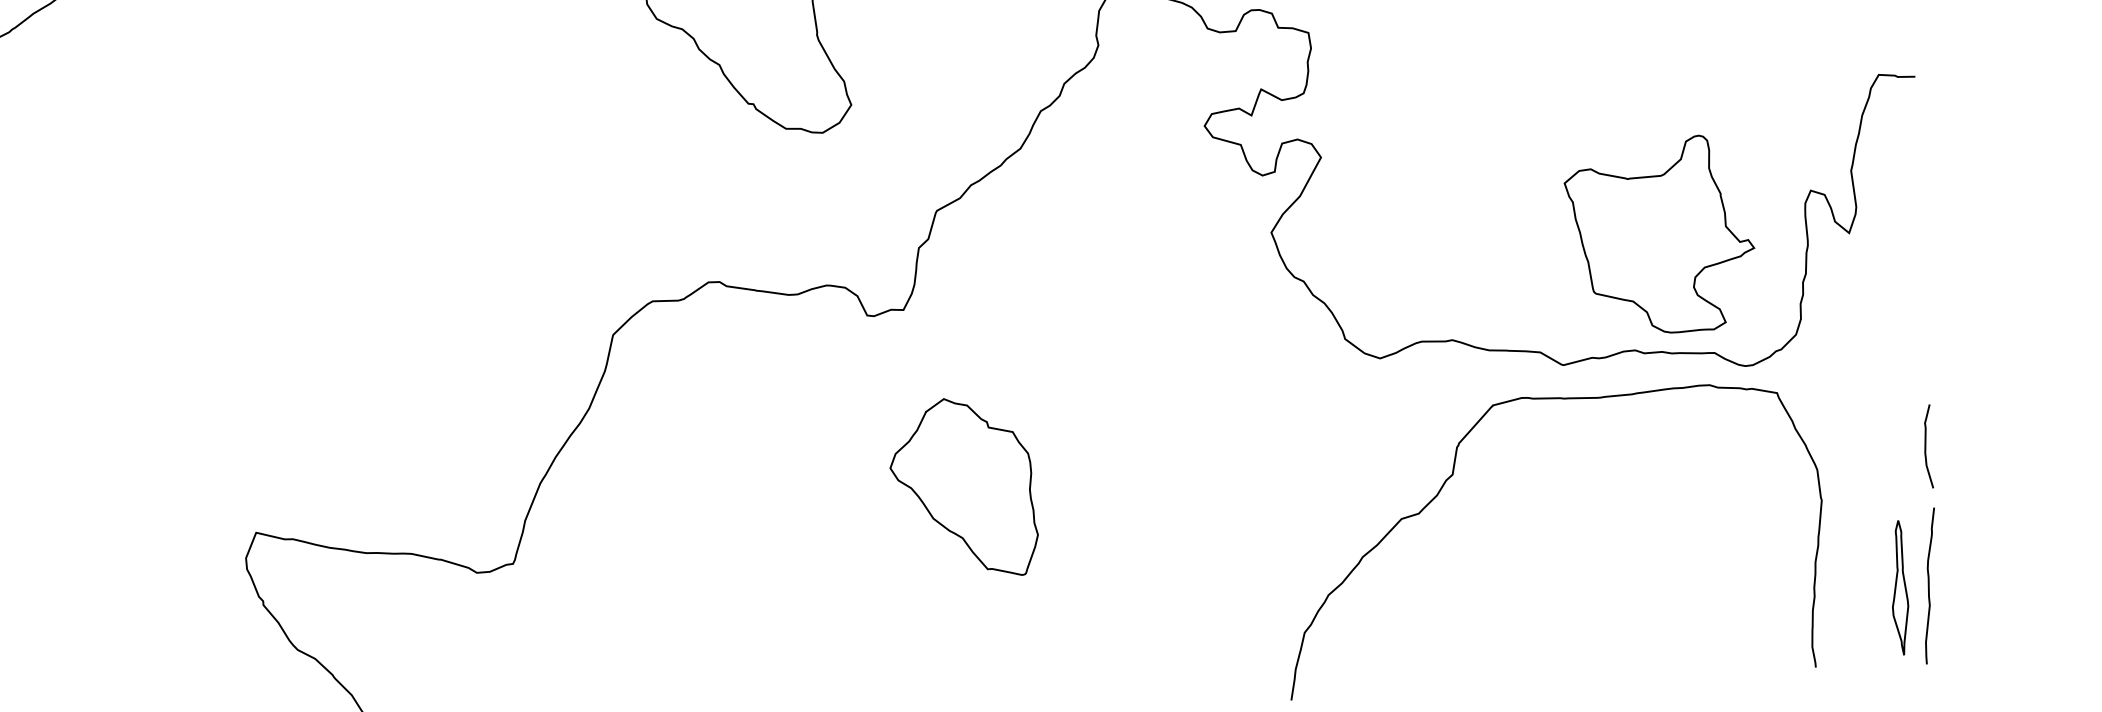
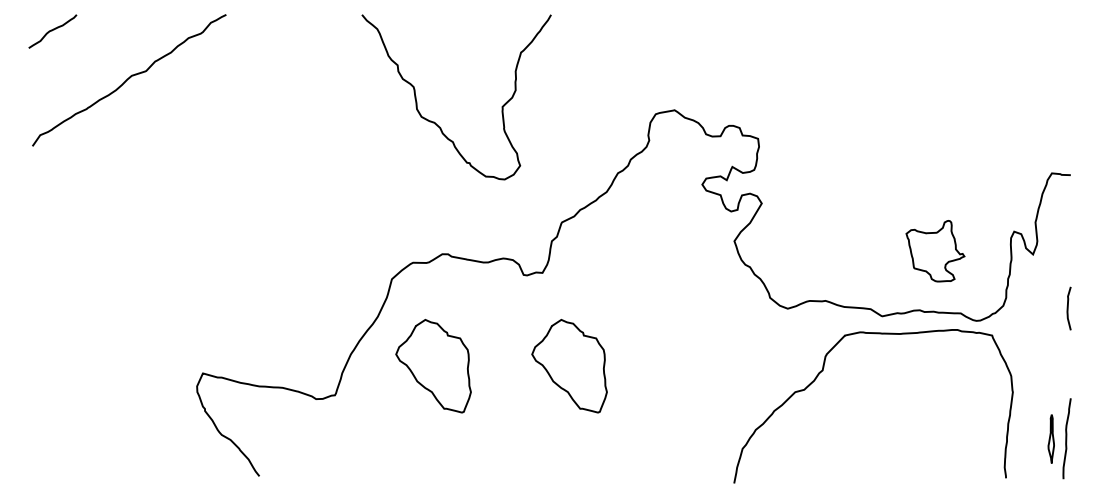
part: (1660, 233) -> (935, 250), size x0.6
curve: (1927, 446) -> (1068, 308), moved
part: (700, 499) -> (433, 366), added
part: (1900, 586) -> (1051, 438), size x0.7

